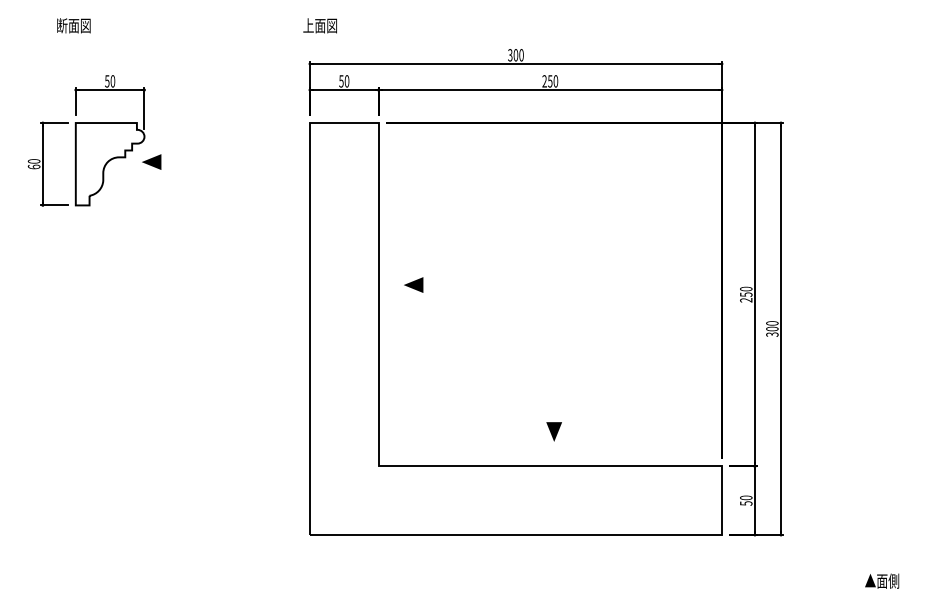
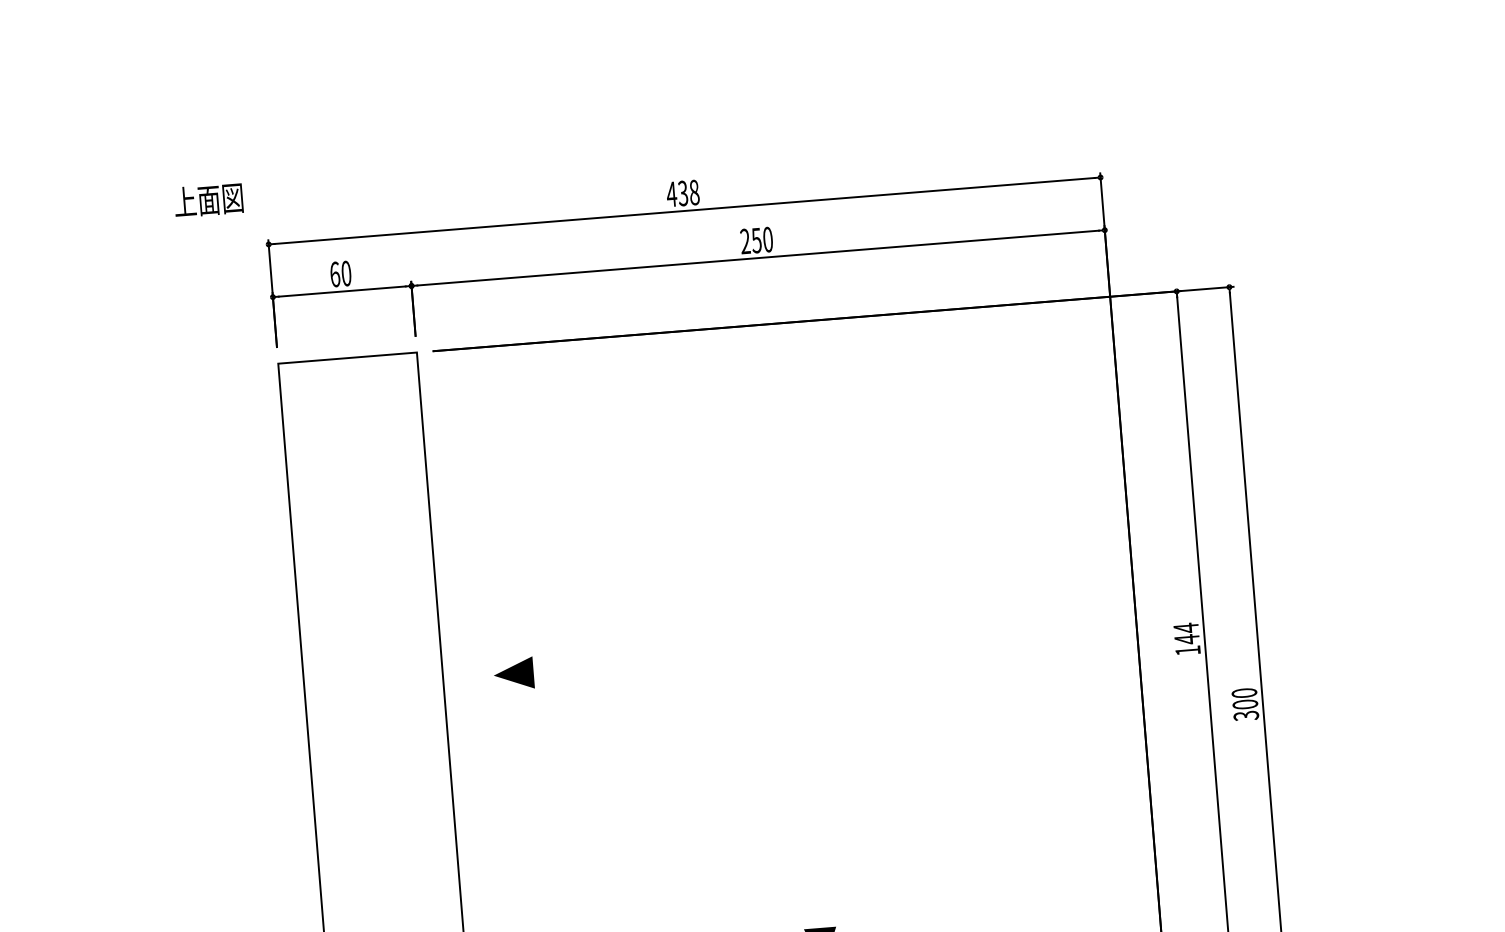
text: (319, 25) -> (207, 199), moved
text: (515, 55) -> (682, 193), 300 -> 438
text: (341, 81) -> (335, 274), 50 -> 60
text: (746, 294) -> (1187, 638), 250 -> 144

